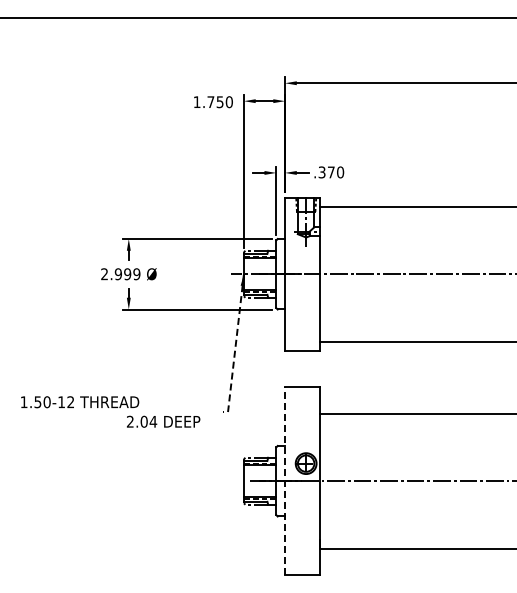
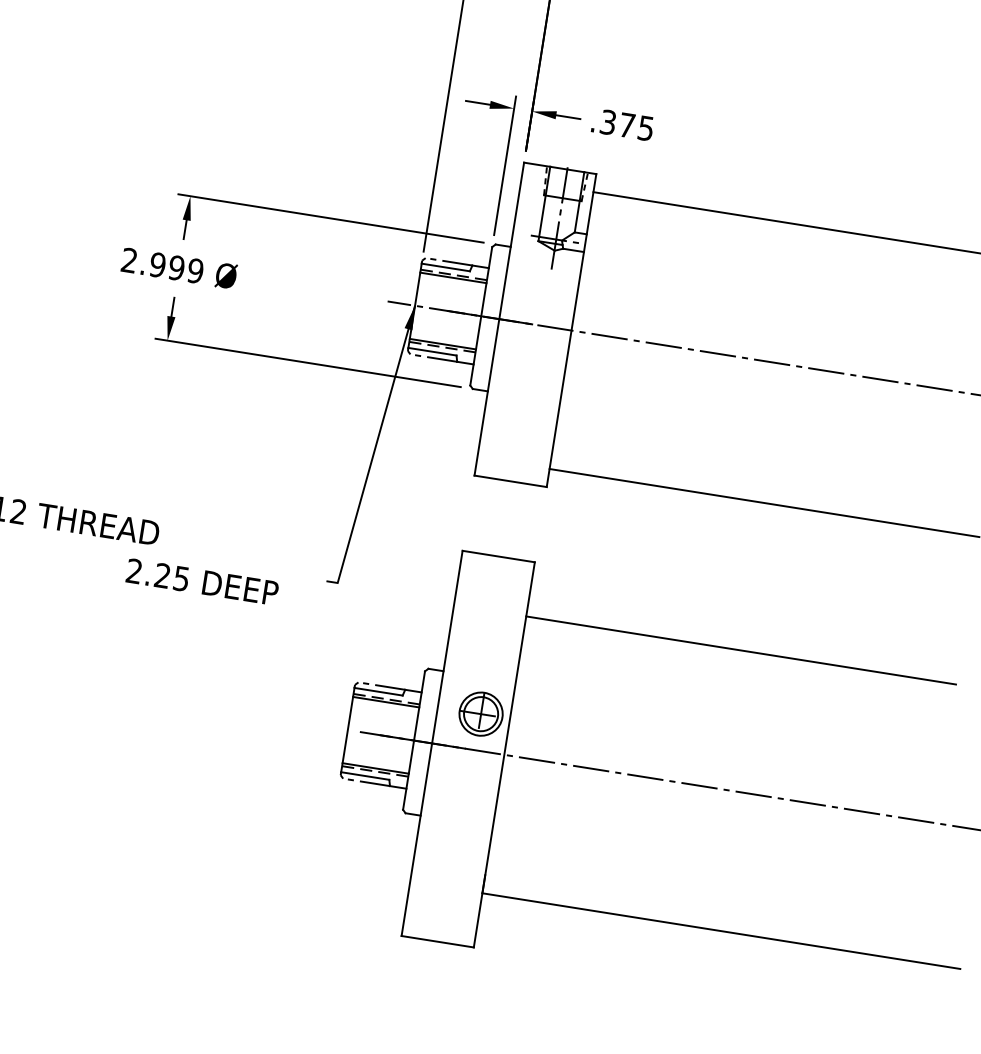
text: (340, 172) -> (645, 128), .370 -> .375
line: (235, 346) -> (374, 451), dashed -> solid
text: (148, 421) -> (171, 576), 2.04 -> 2.25
line: (285, 481) -> (432, 744), dashed -> solid

